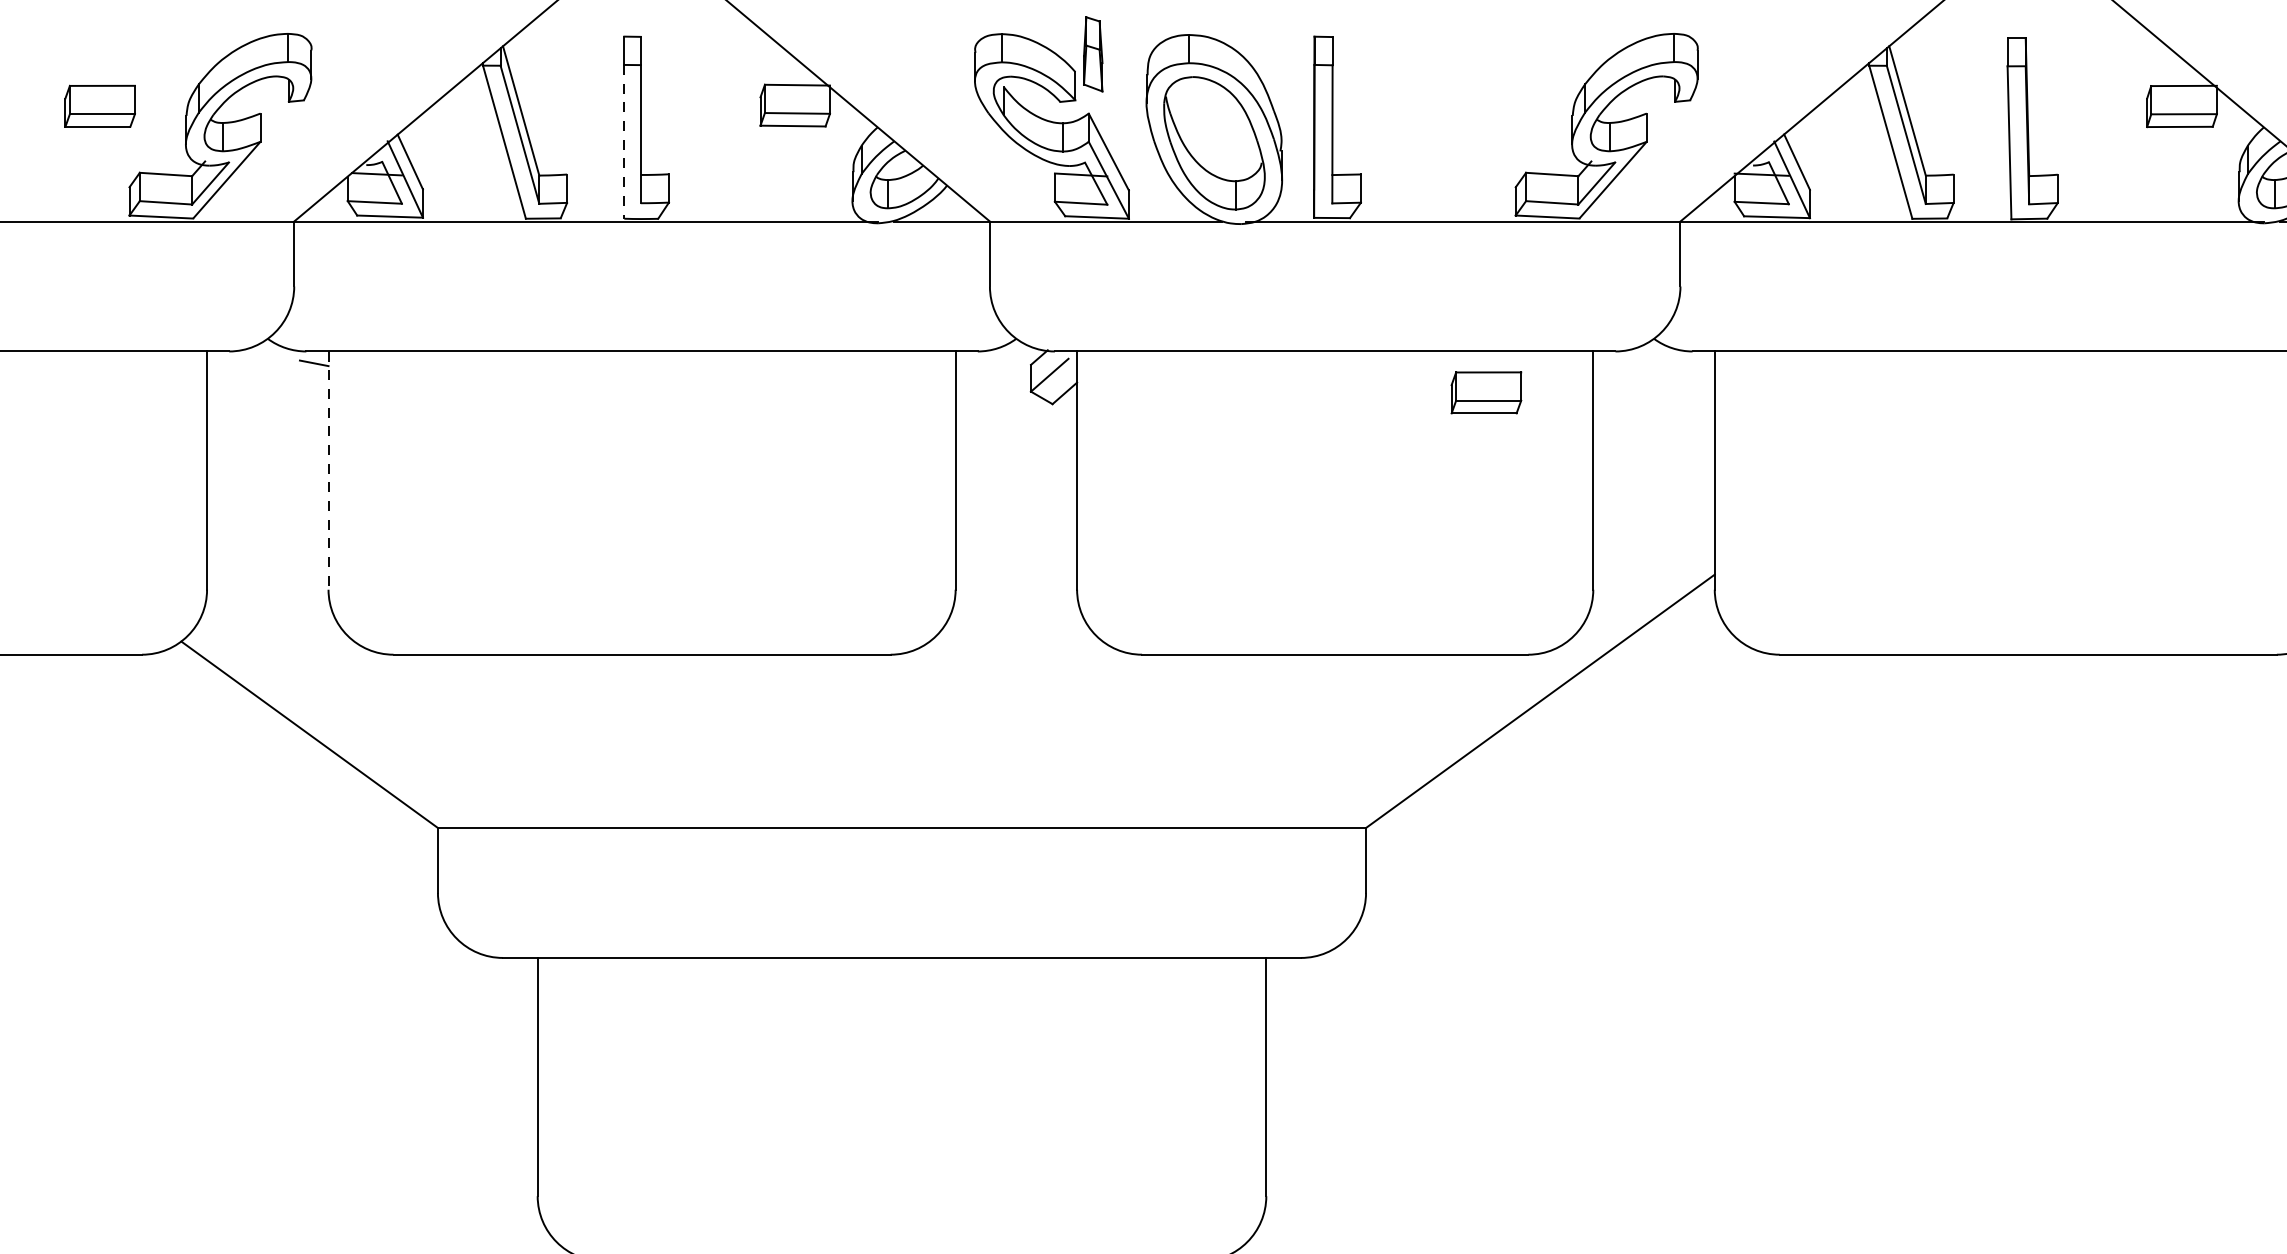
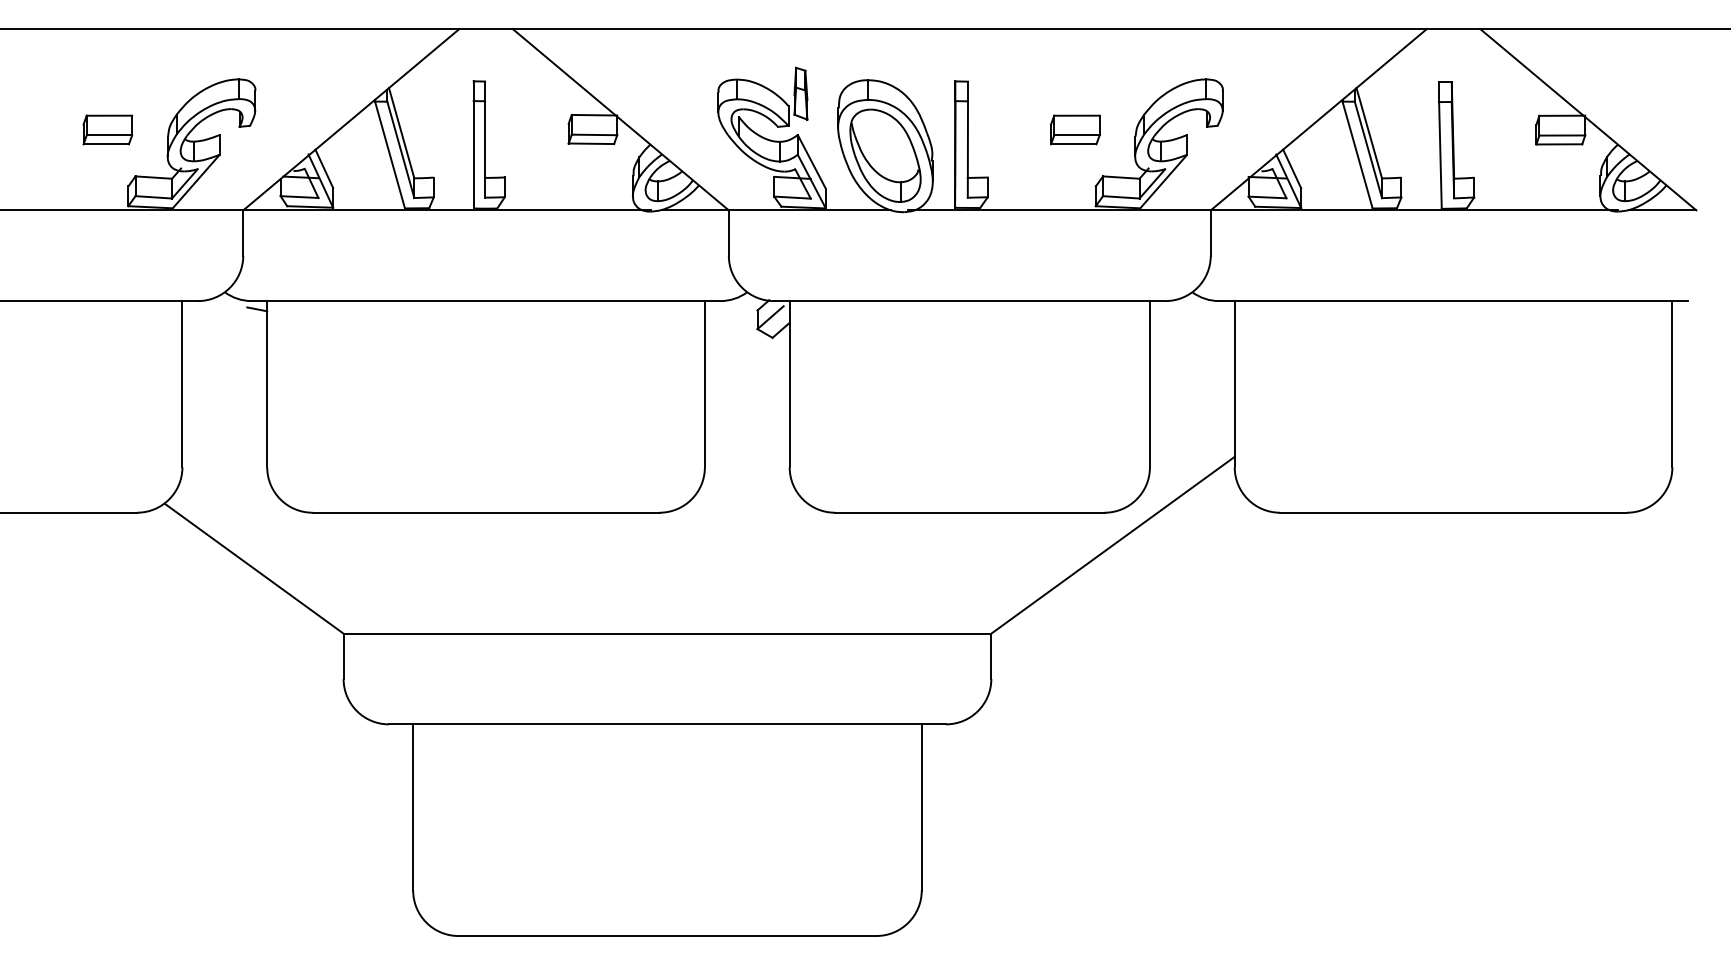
line: (624, 141) -> (473, 154), dashed -> solid
part: (1486, 392) -> (1075, 129), moved
line: (328, 470) -> (267, 384), dashed -> solid

